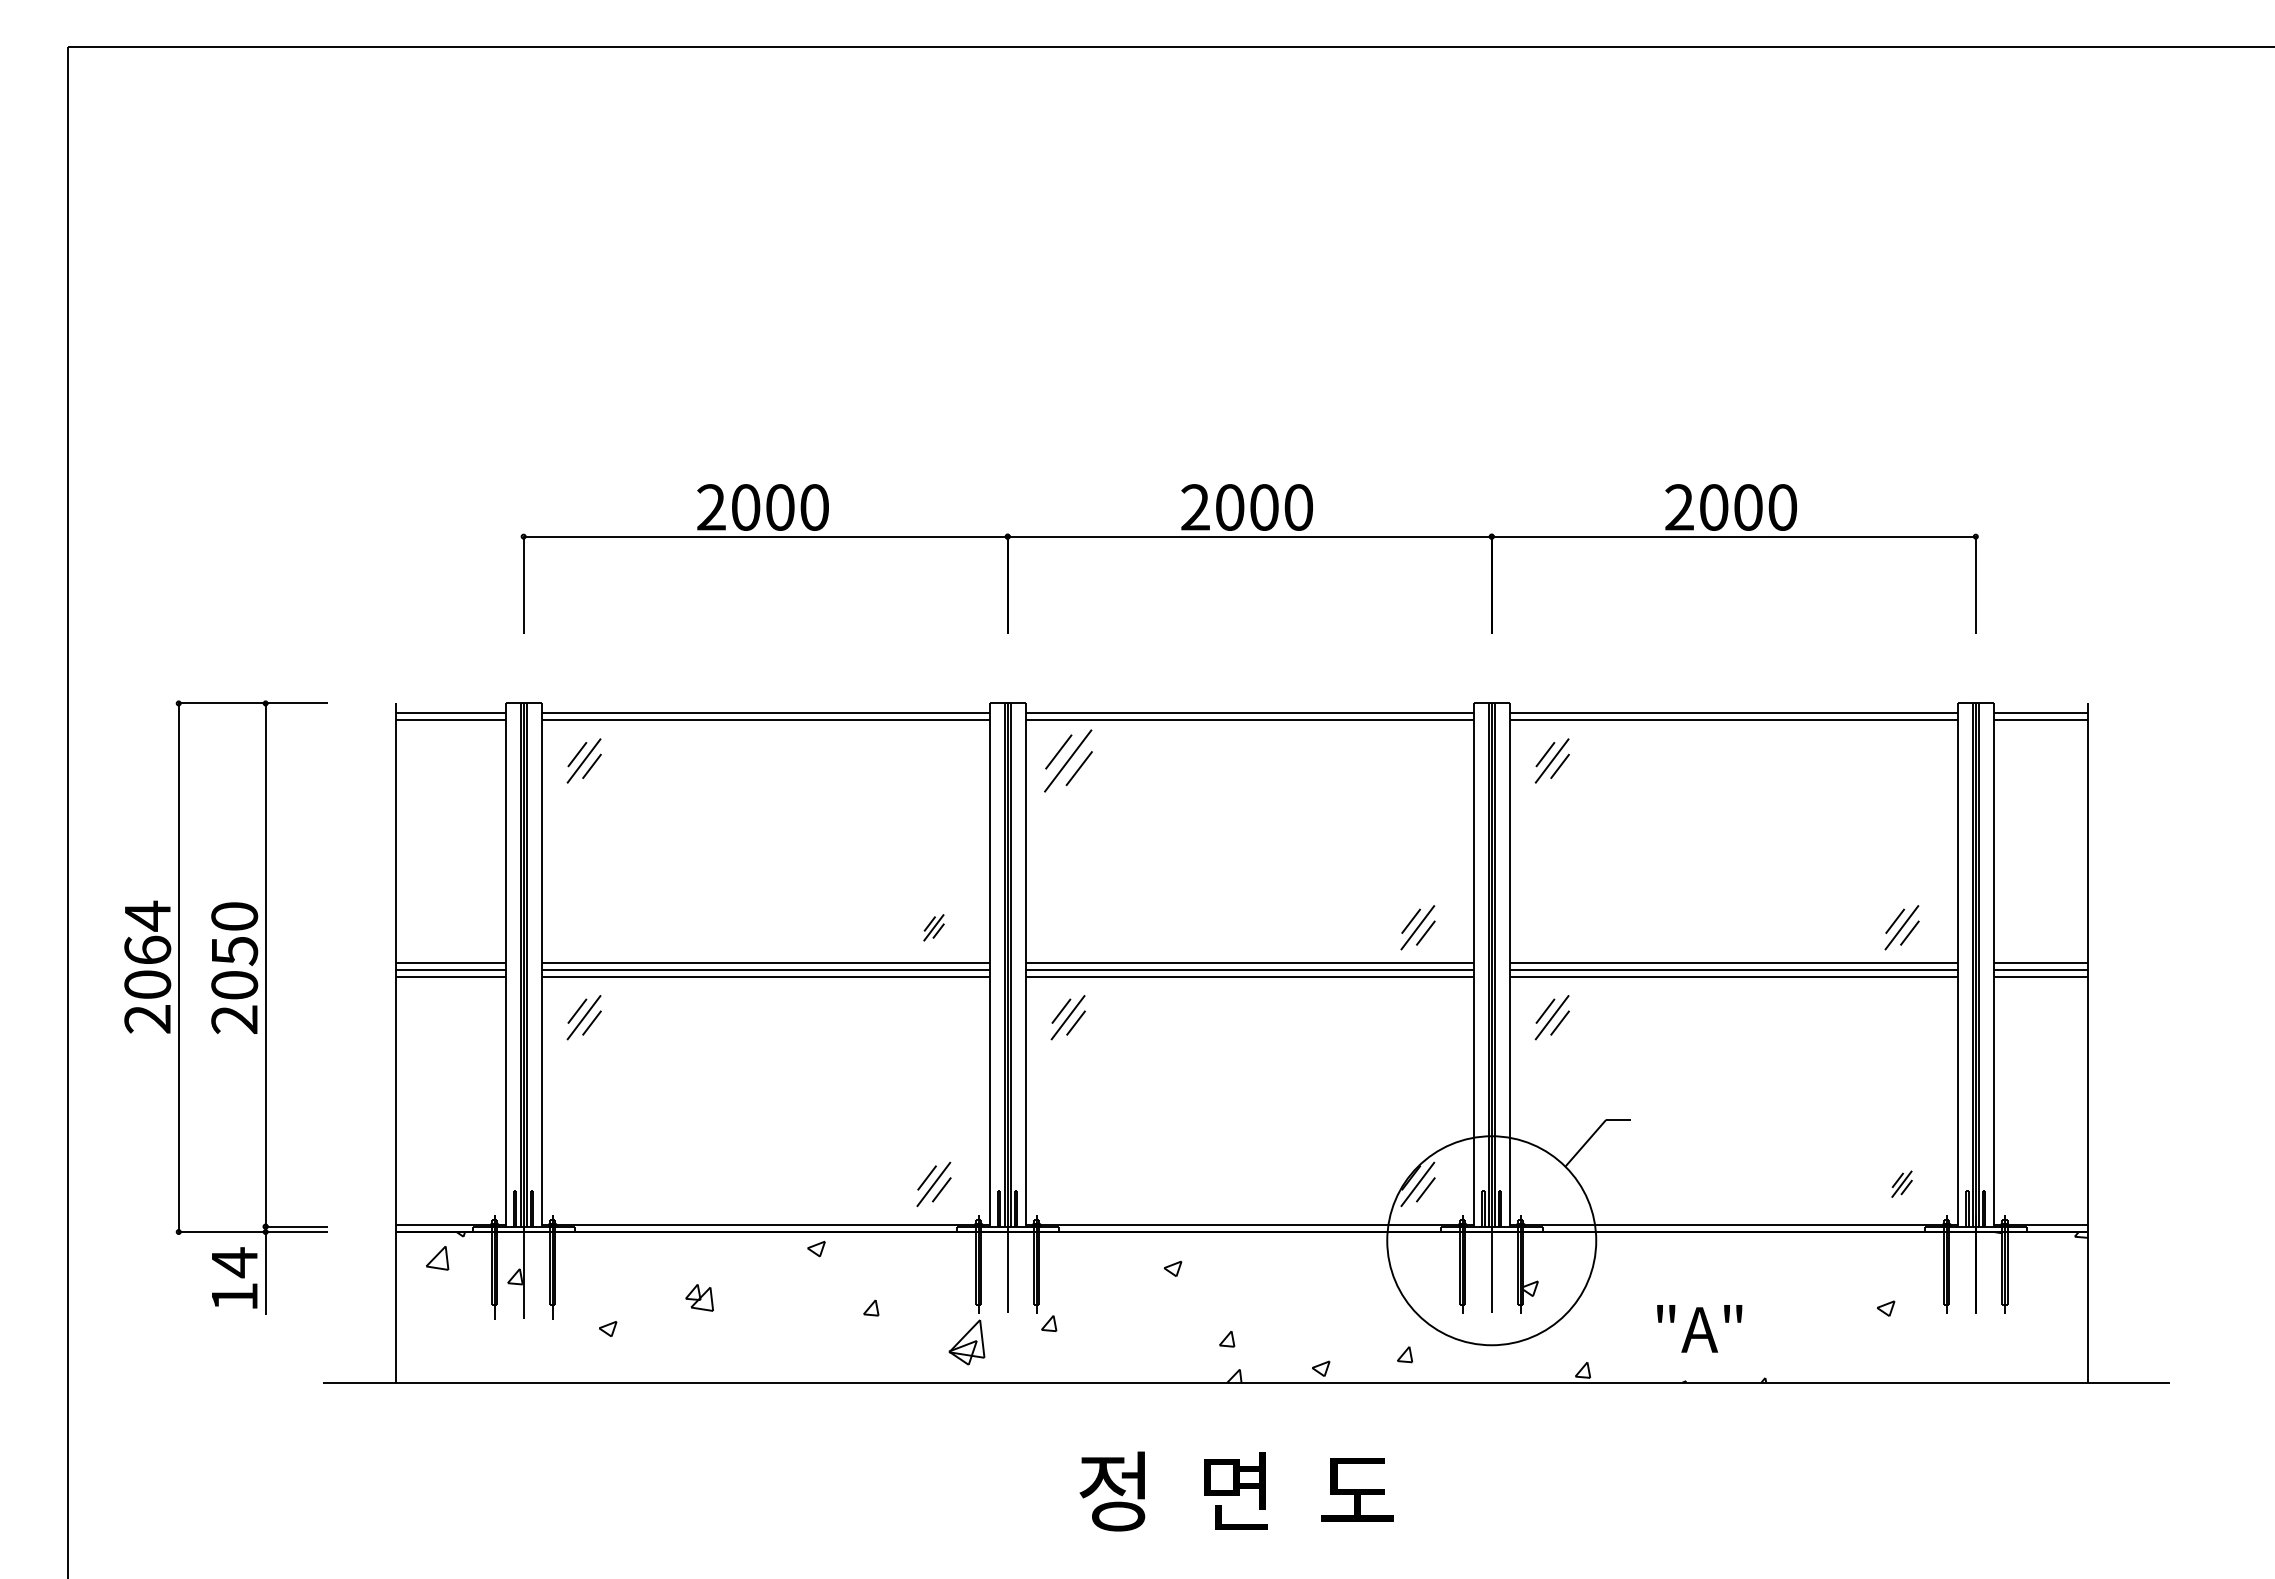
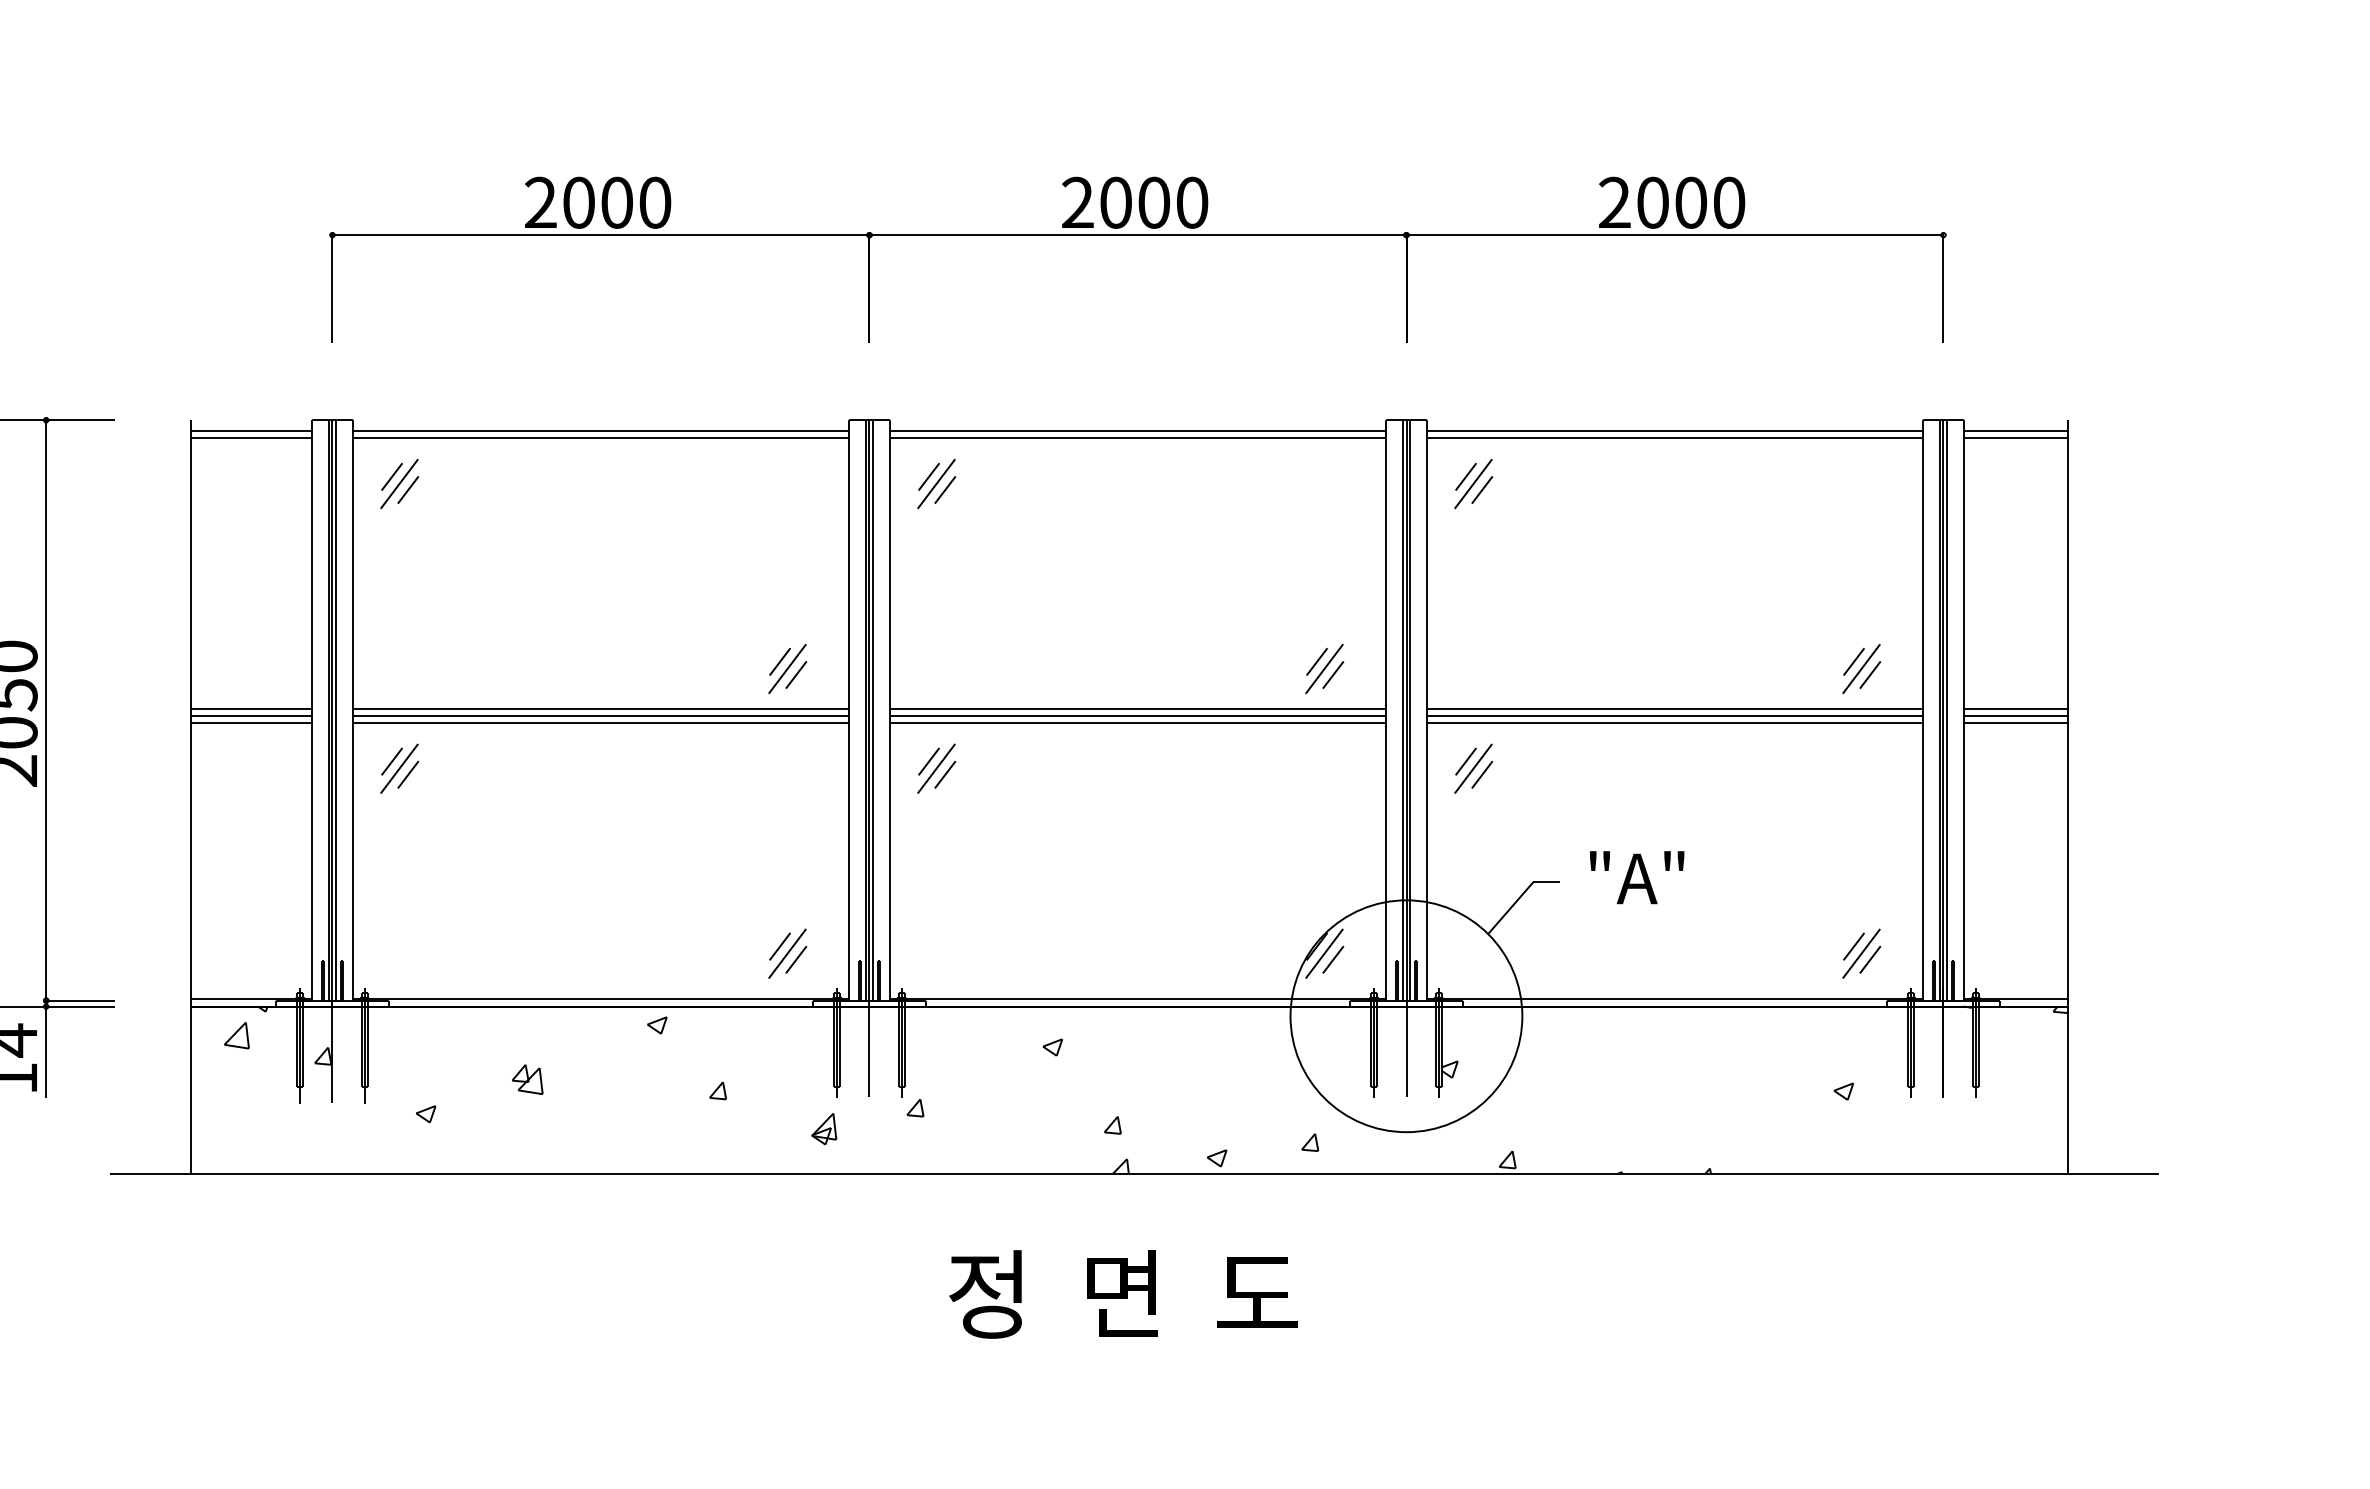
part: (1067, 760) -> (935, 483), size x0.71
part: (933, 927) -> (787, 668), size x1.67
part: (1901, 1183) -> (1861, 952), size x1.67
text: (1699, 1328) -> (1636, 877), moved
part: (966, 1342) -> (823, 1129), size x0.62

